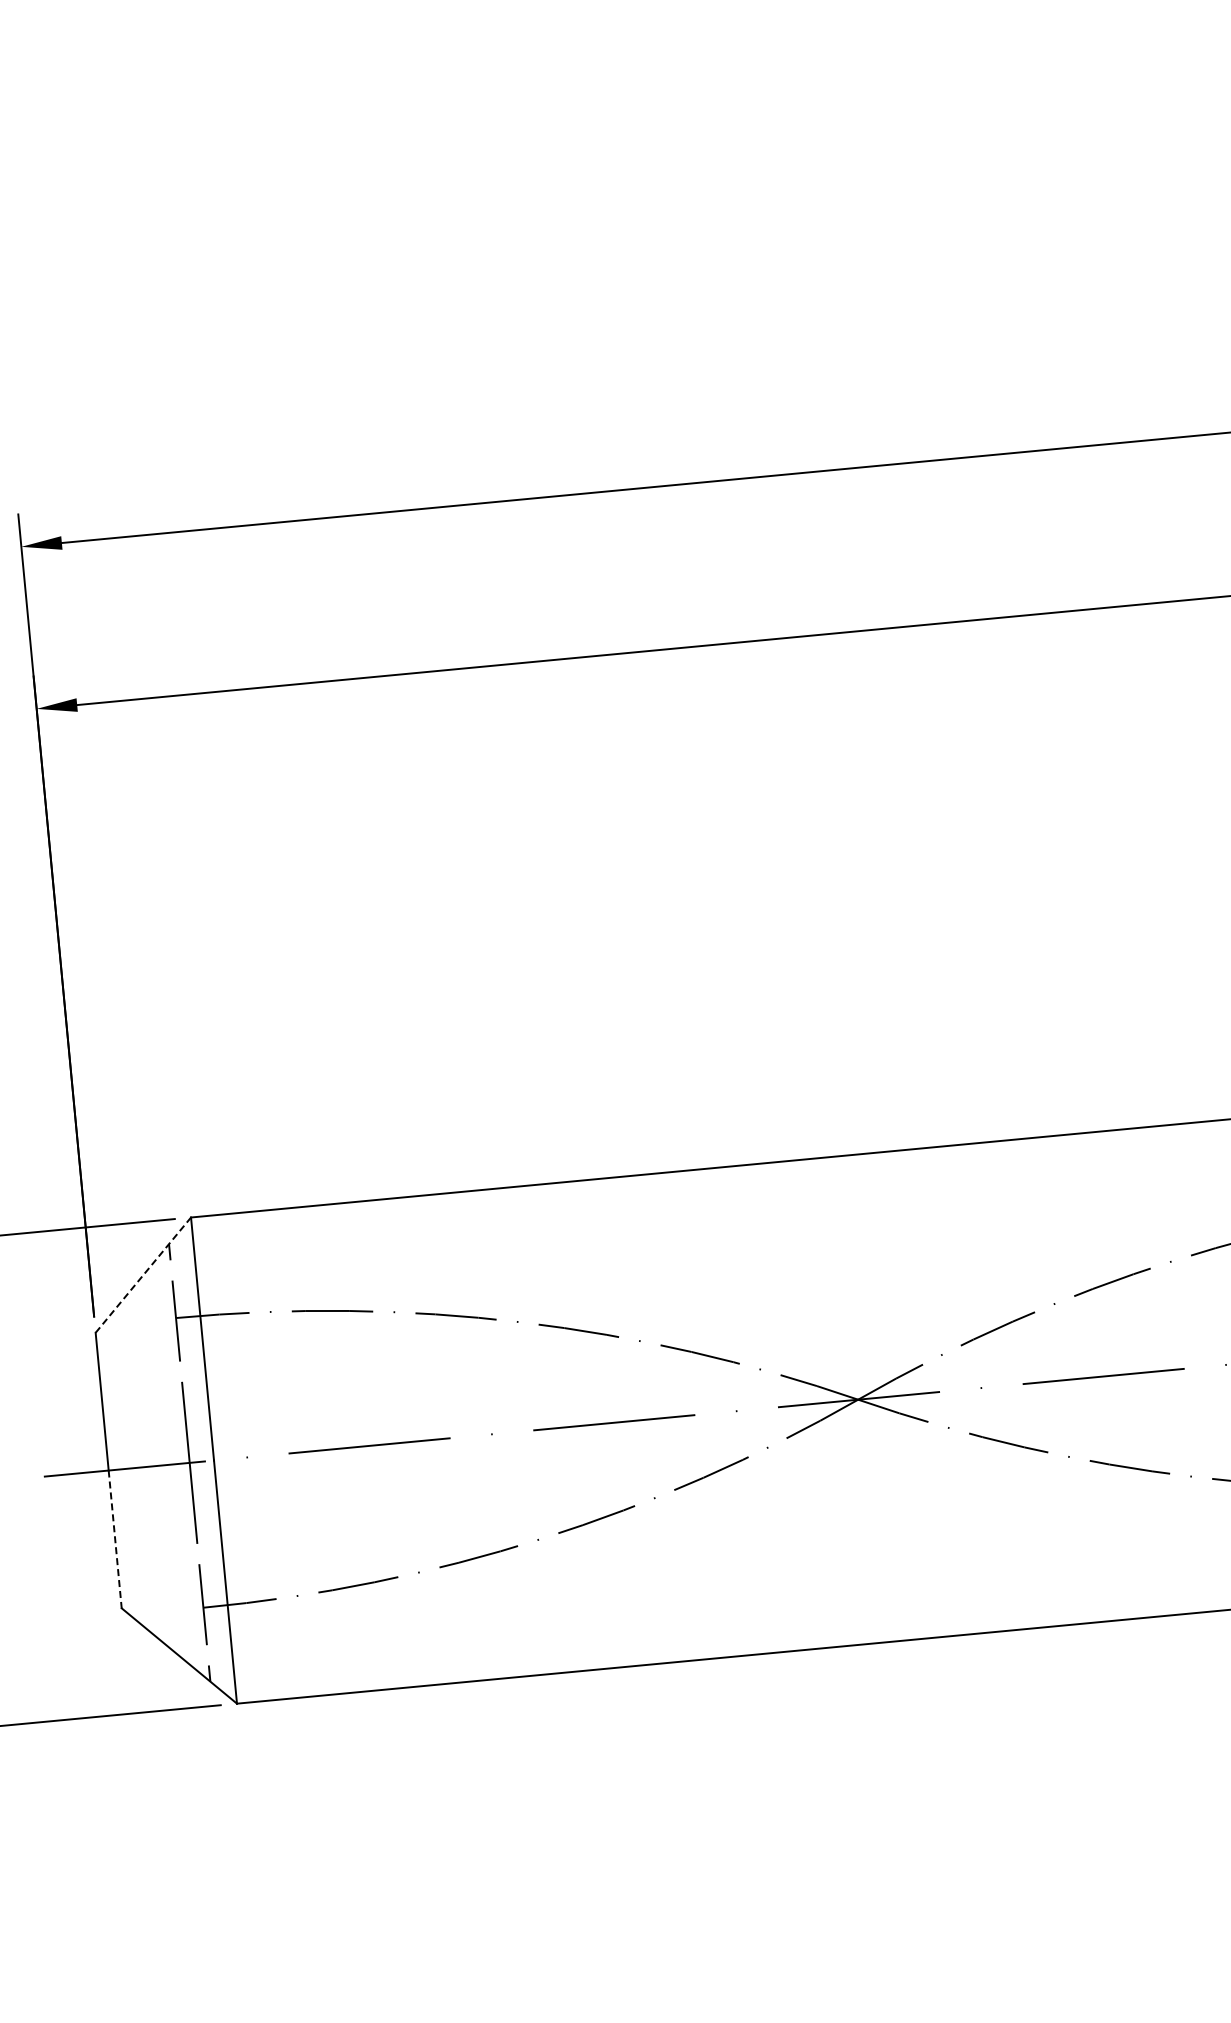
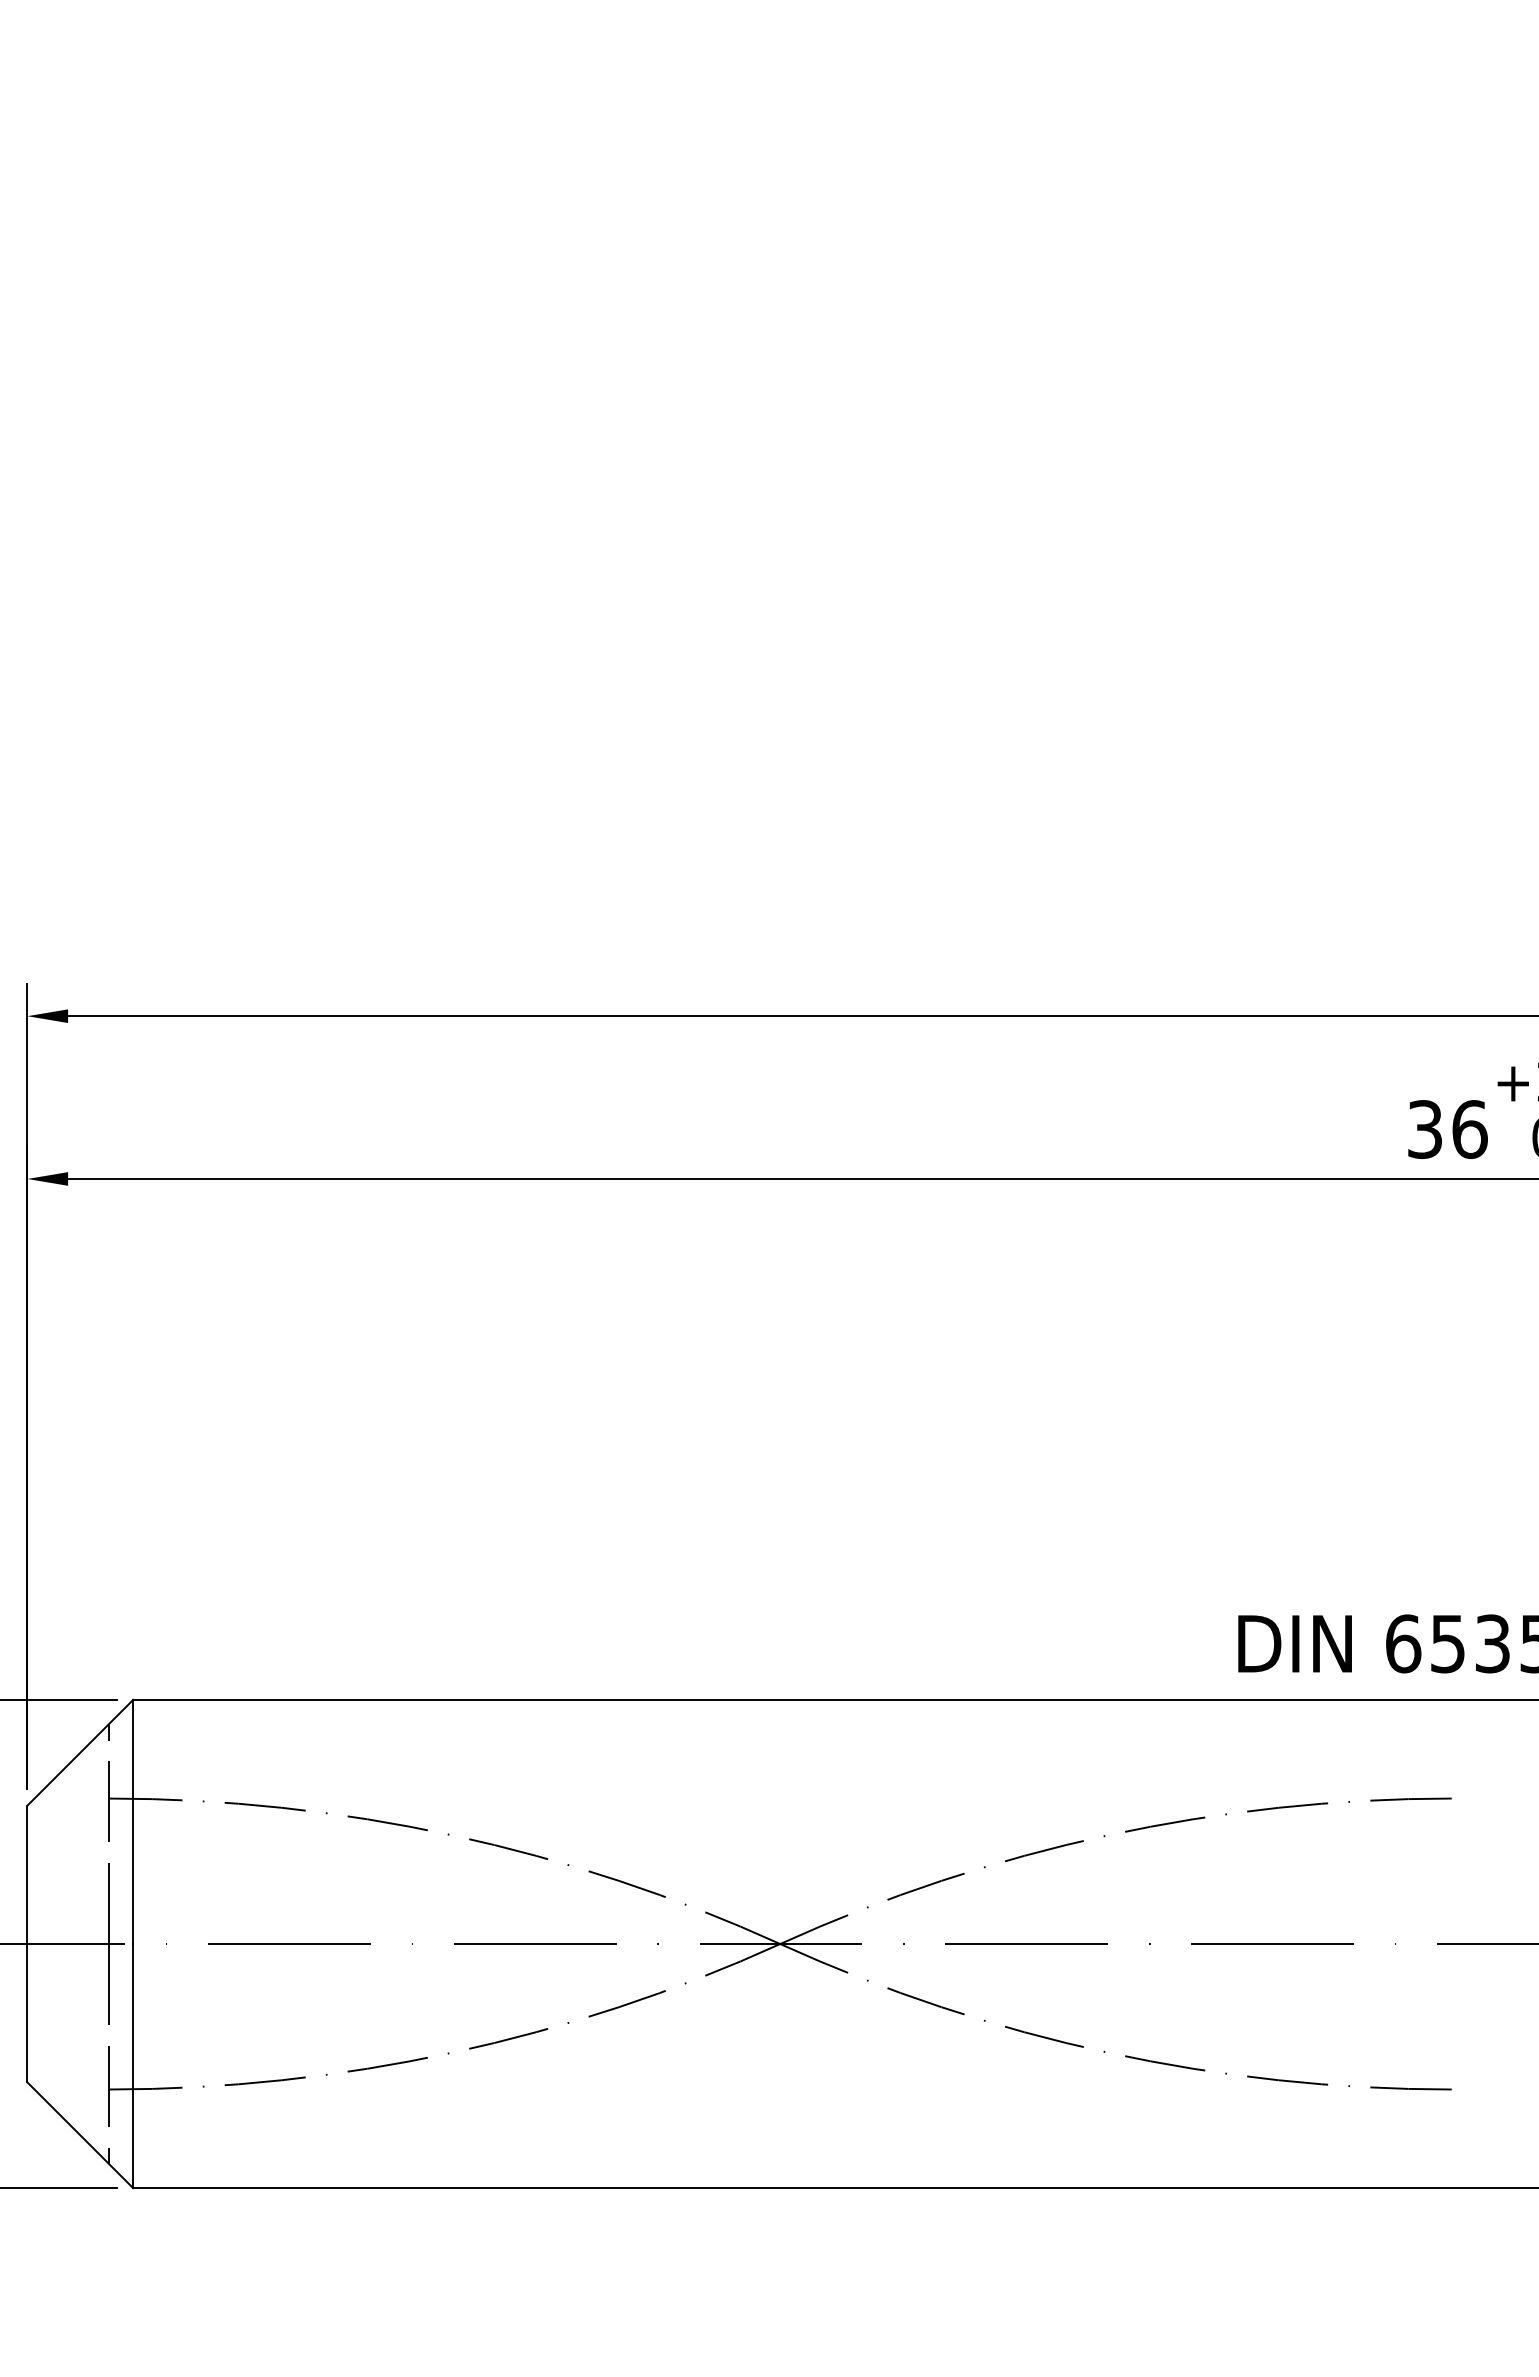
line: (143, 1274) -> (80, 1752), dashed -> solid
line: (115, 1539) -> (27, 2013), dashed -> solid

